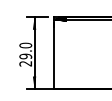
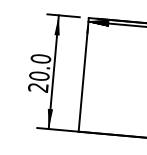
text: (25, 56) -> (38, 76), 29.0 -> 20.0

